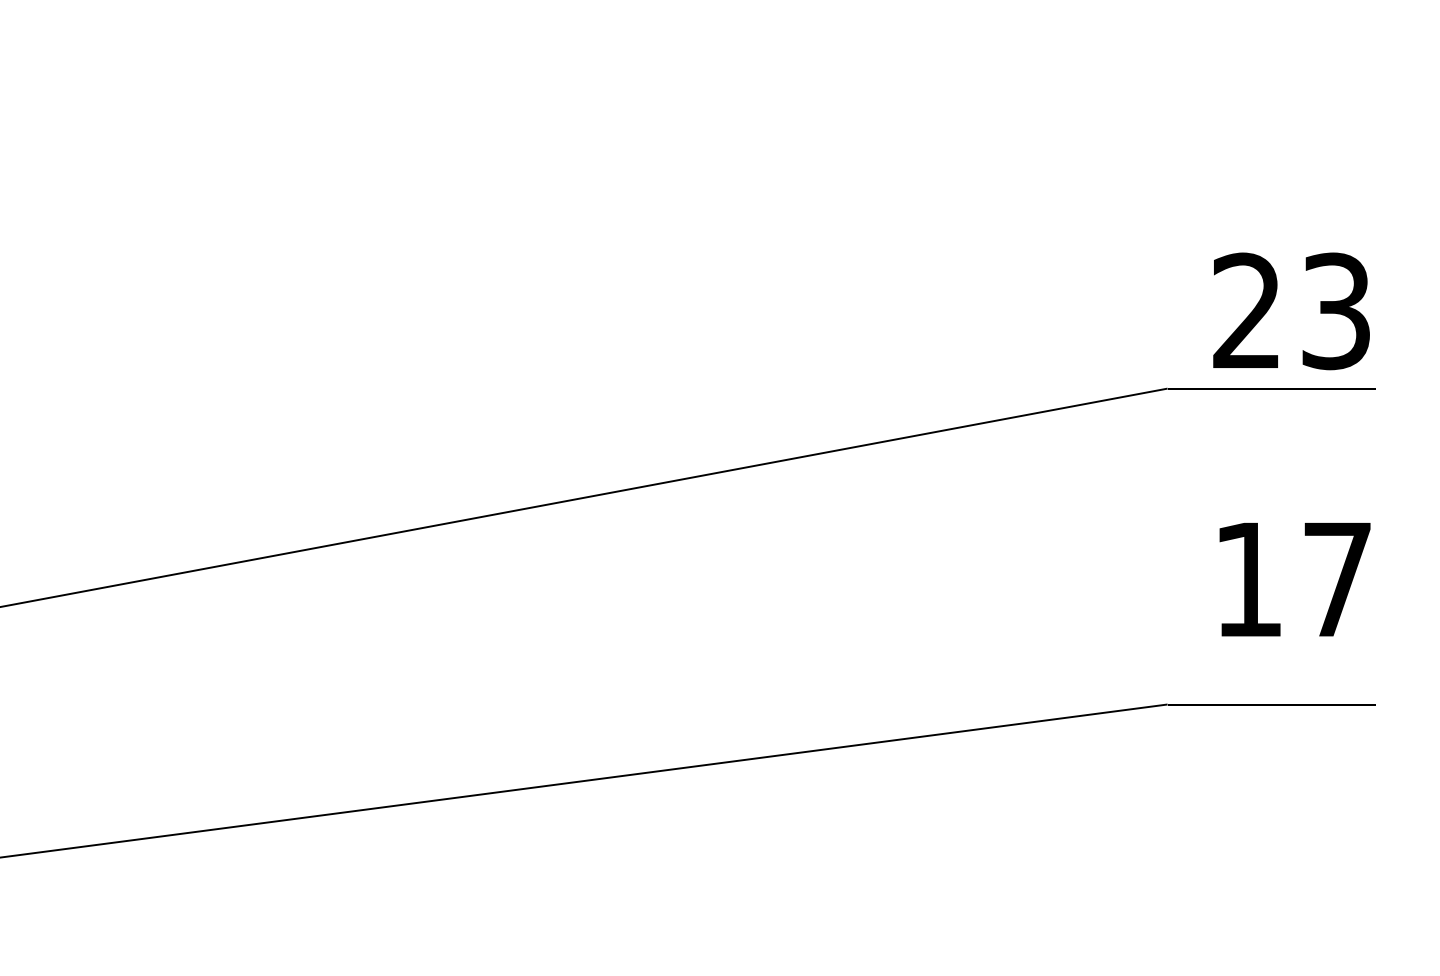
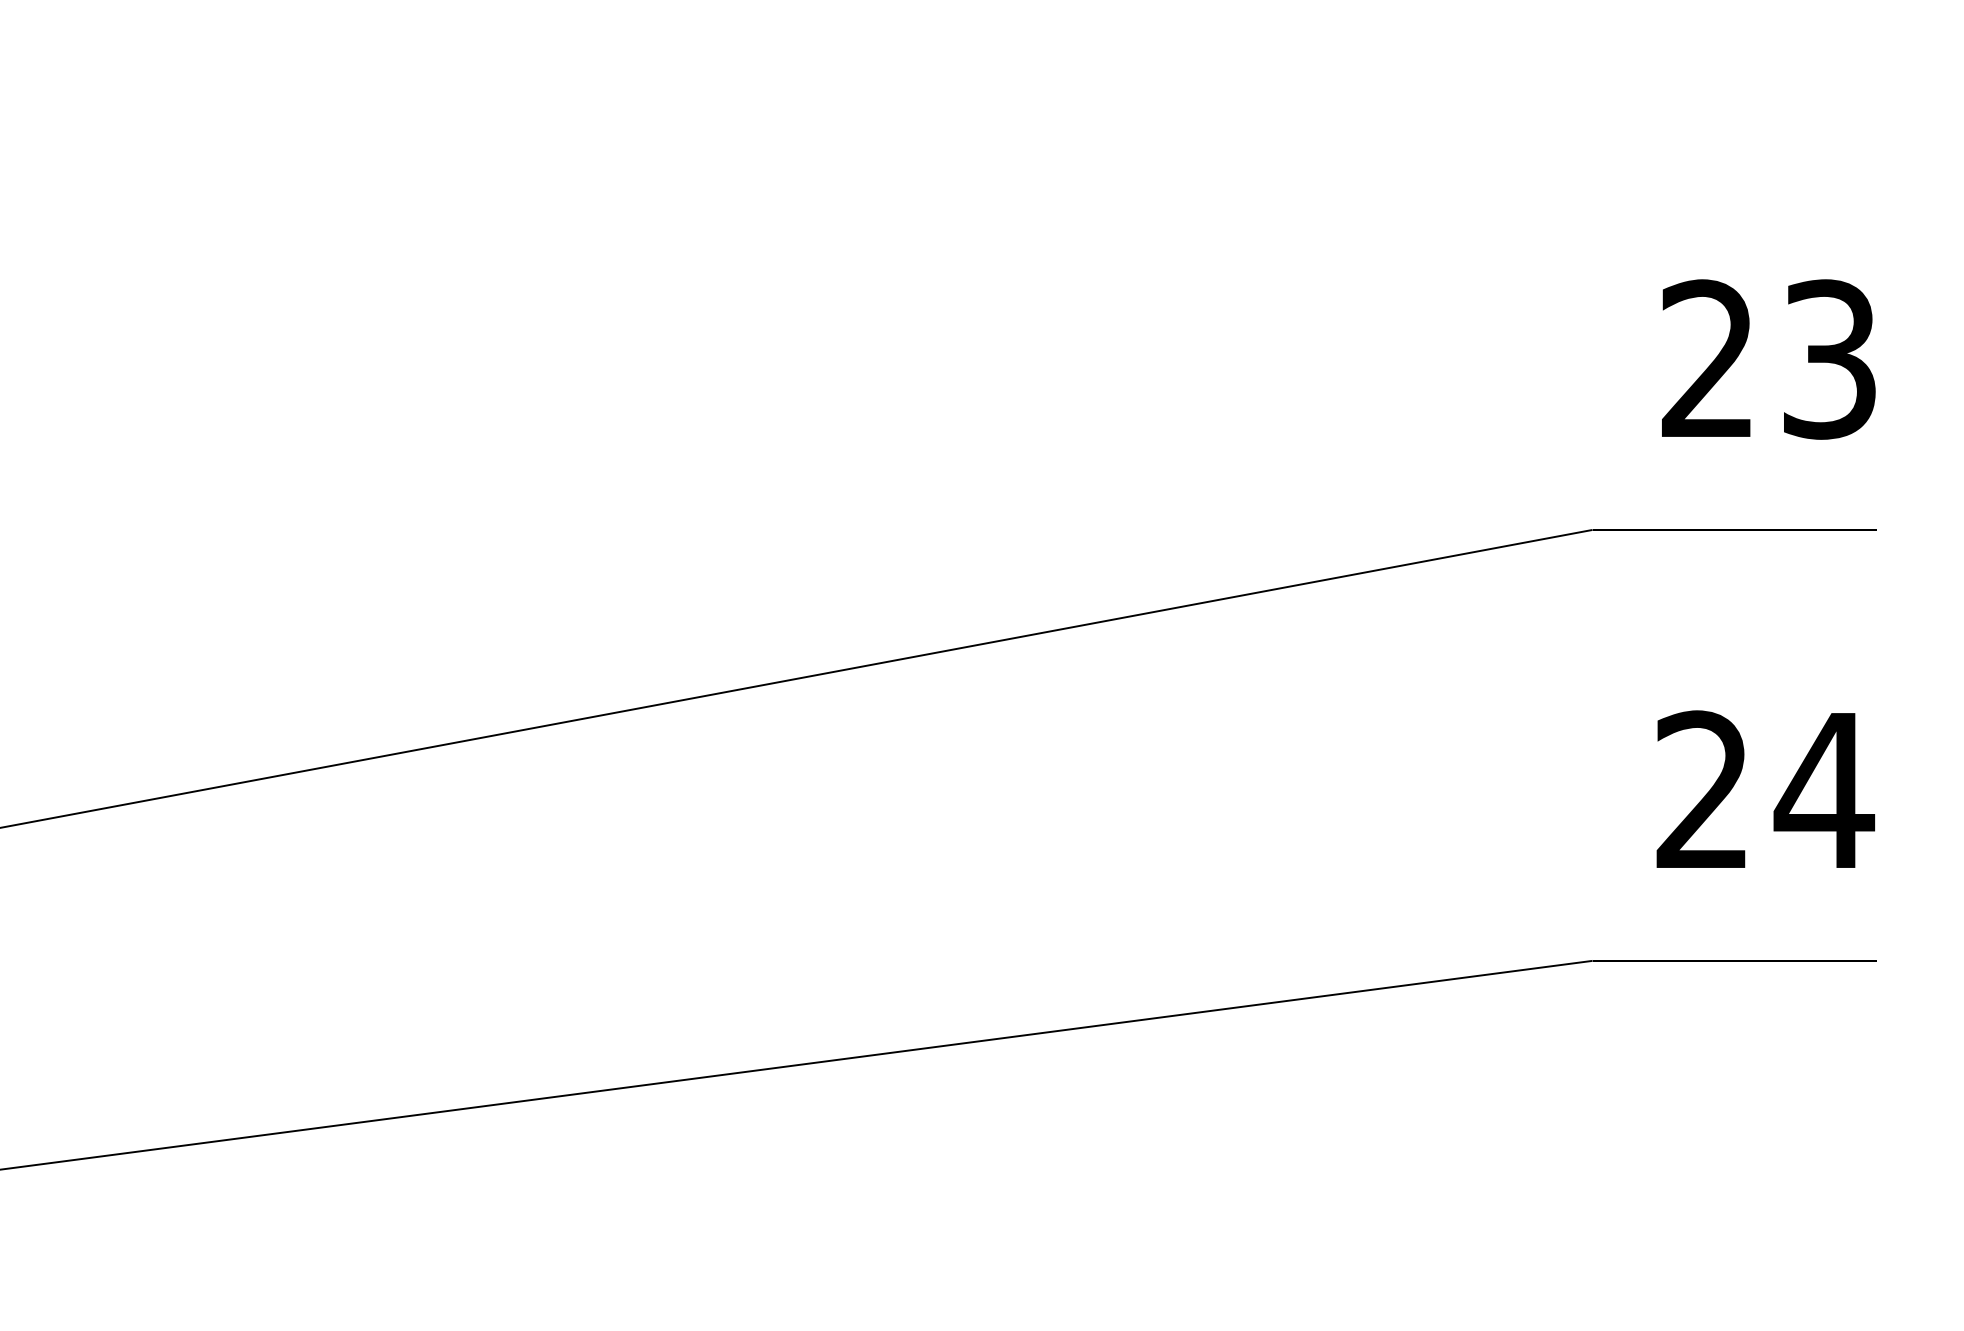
text: (1291, 311) -> (1768, 359), moved
text: (1294, 578) -> (1765, 788), 17 -> 24

